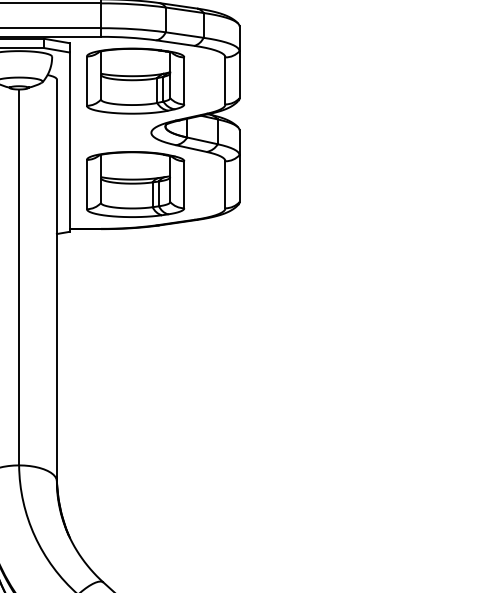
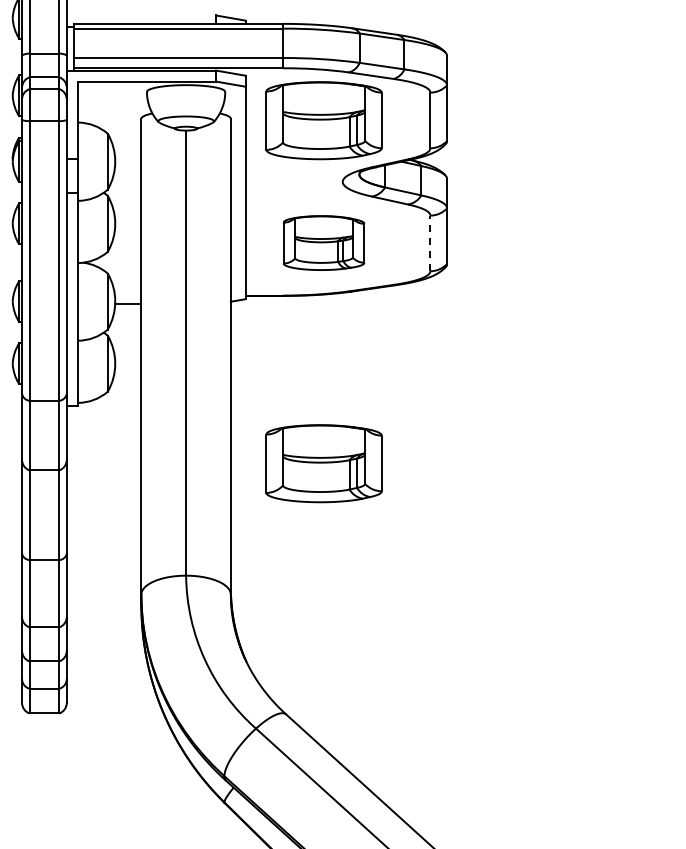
part: (135, 184) -> (323, 242), size x0.7
line: (225, 184) -> (430, 243), solid -> dashed
part: (135, 370) -> (323, 463), added

